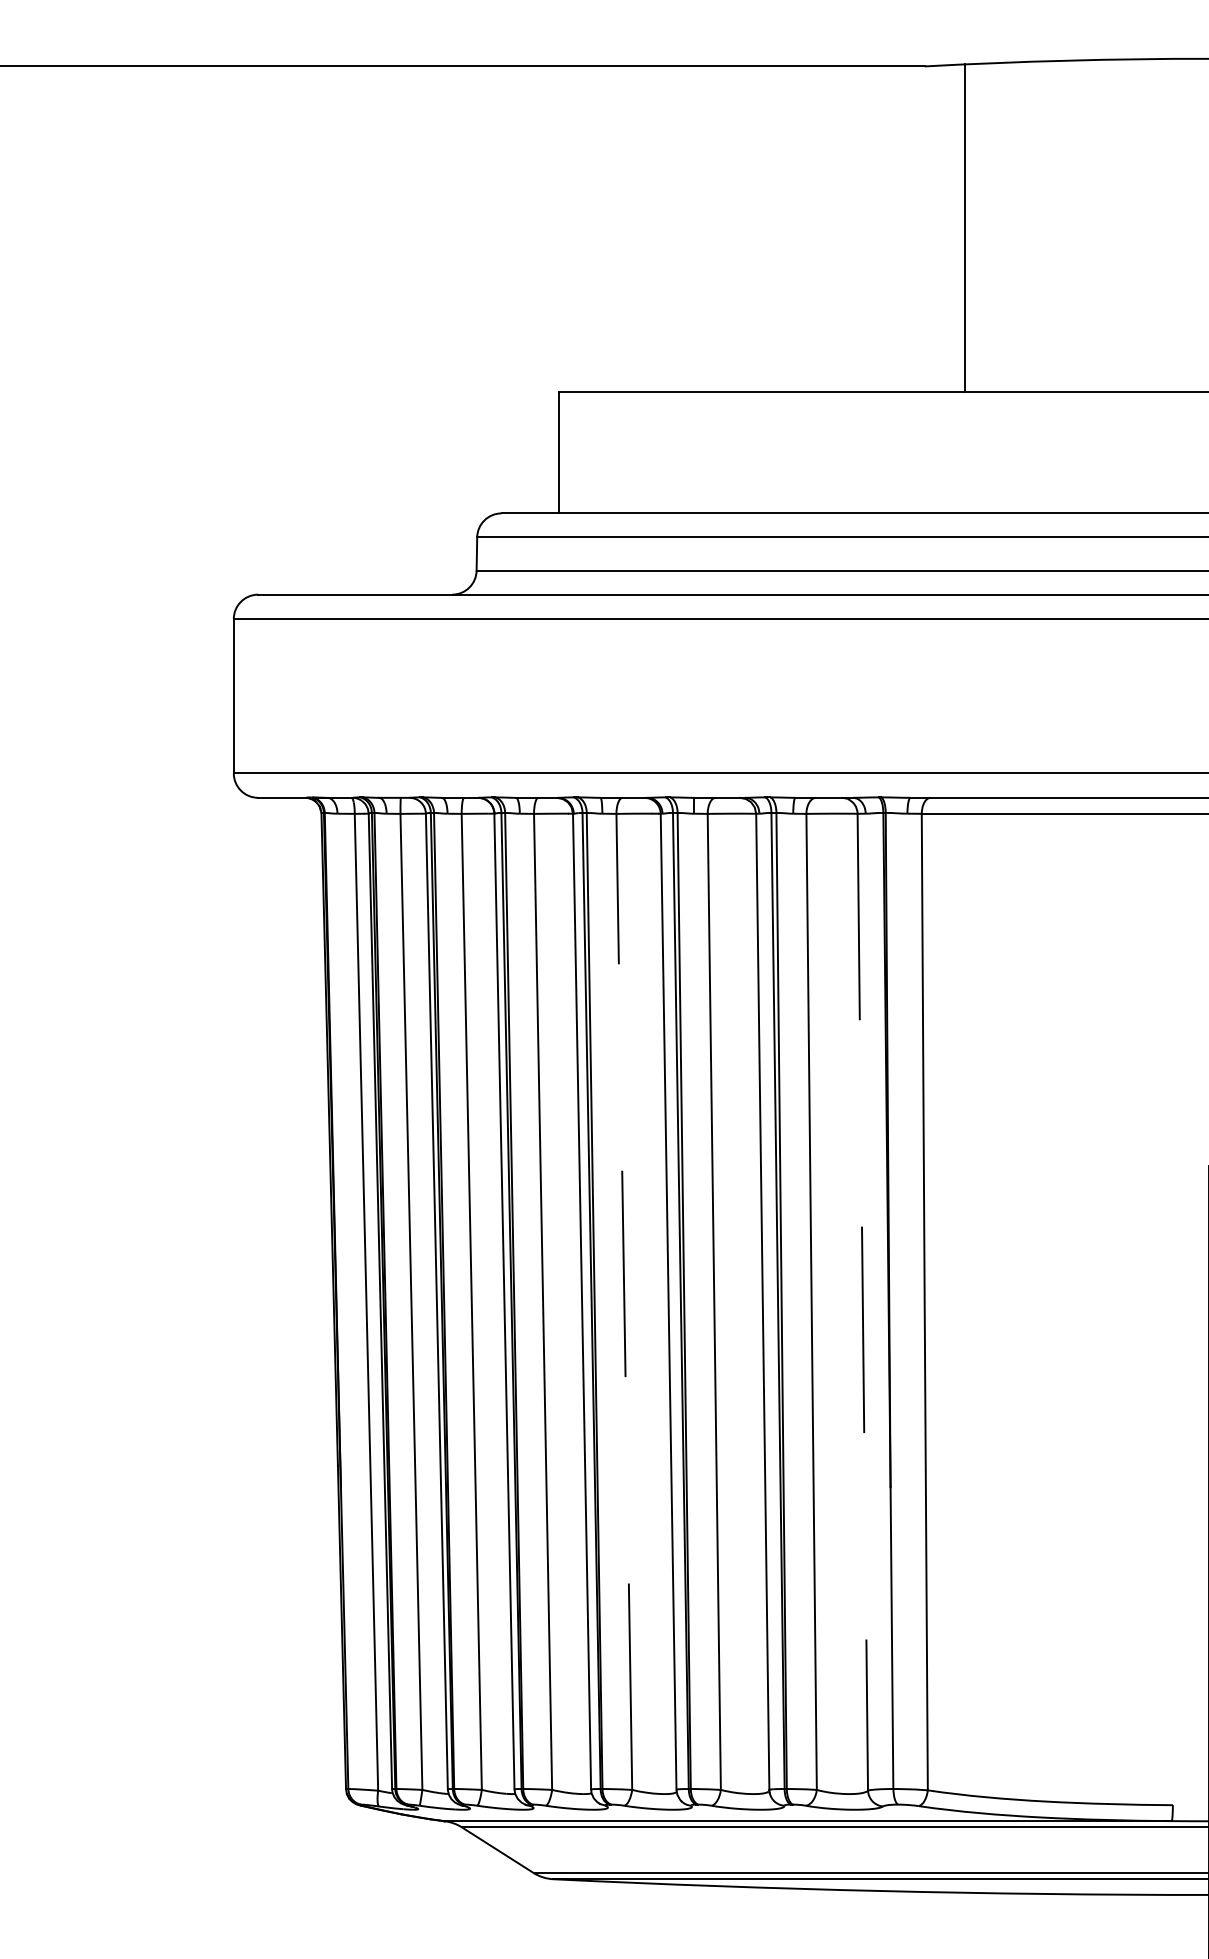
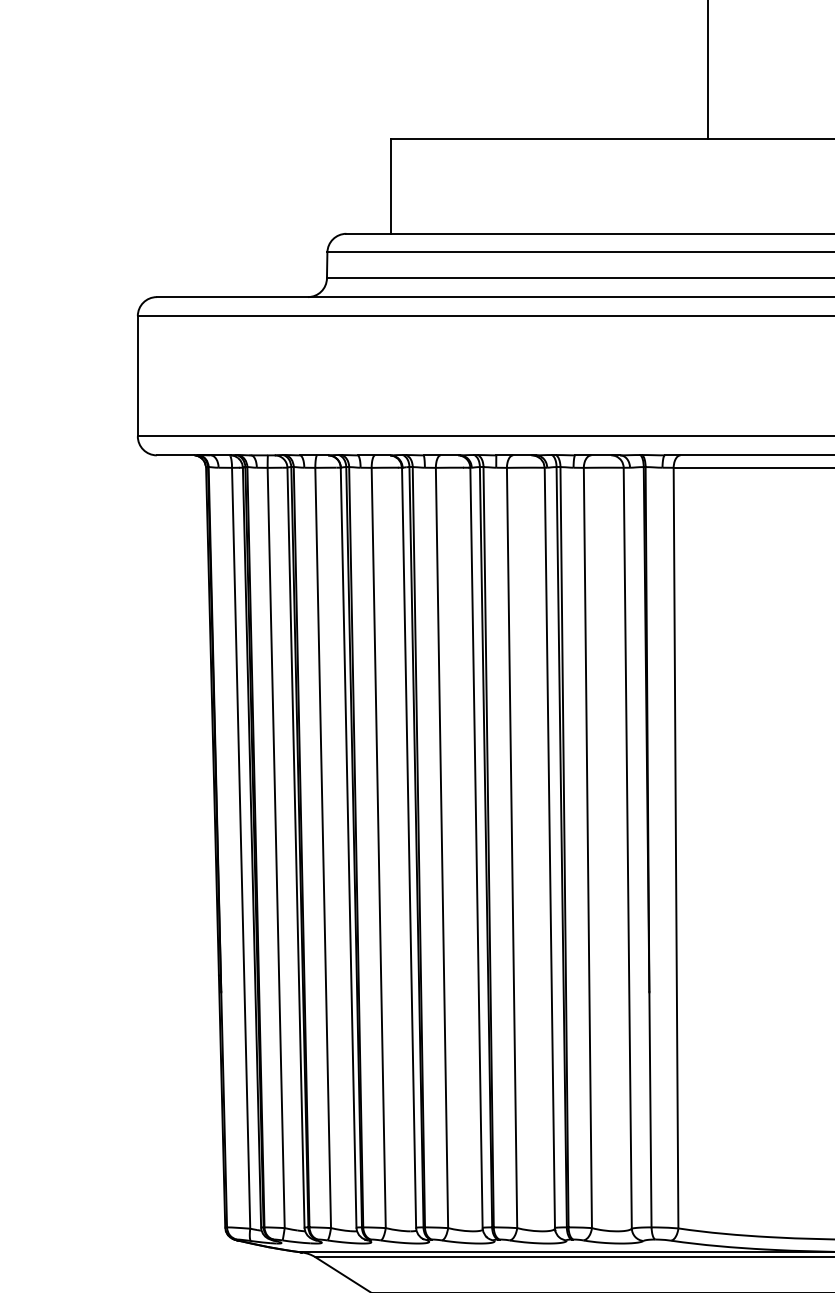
line: (624, 1301) -> (442, 847), dashed -> solid
line: (862, 1302) -> (627, 848), dashed -> solid

